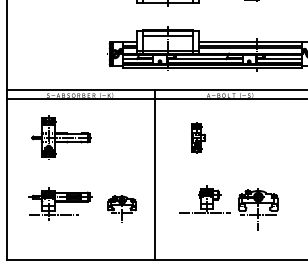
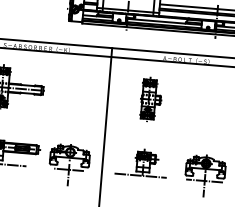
part: (198, 137) -> (151, 99), size x1.43
part: (204, 199) -> (141, 162), moved
part: (121, 209) -> (68, 164), size x1.43

